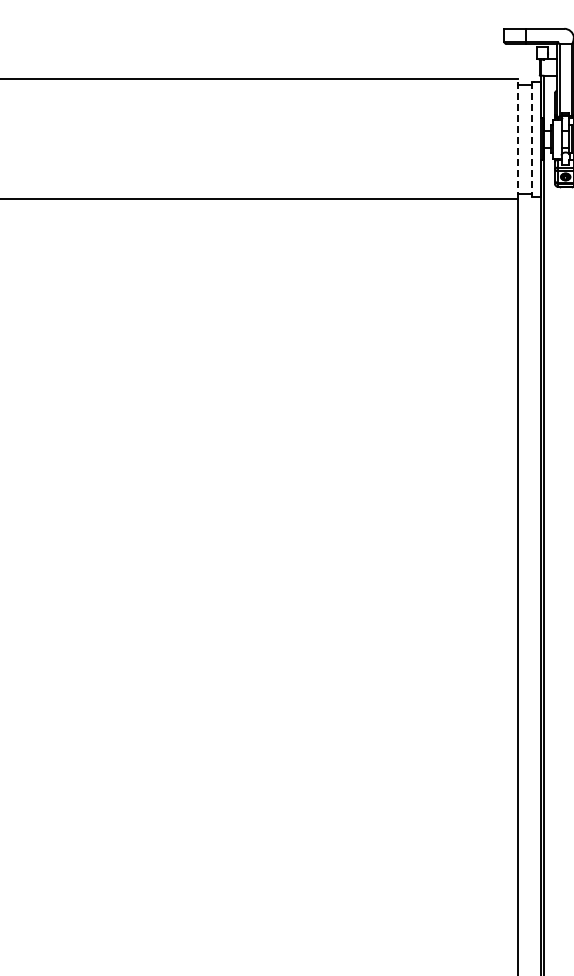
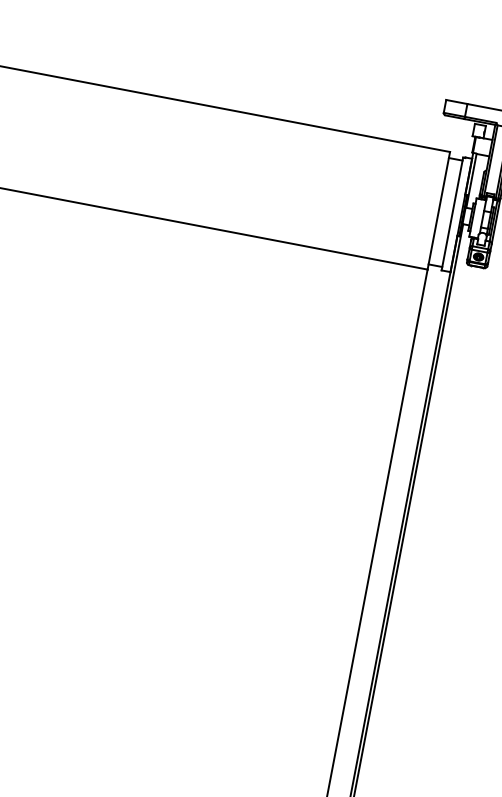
line: (517, 139) -> (438, 211), dashed -> solid
line: (531, 140) -> (451, 214), dashed -> solid

